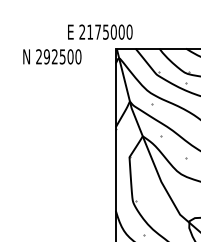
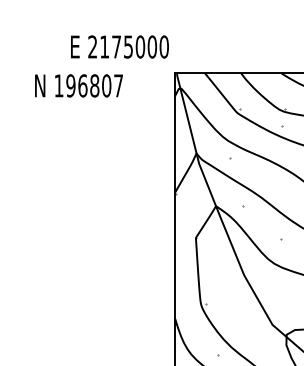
text: (100, 31) -> (120, 45), moved
text: (58, 56) -> (88, 85), 292500 -> 196807

